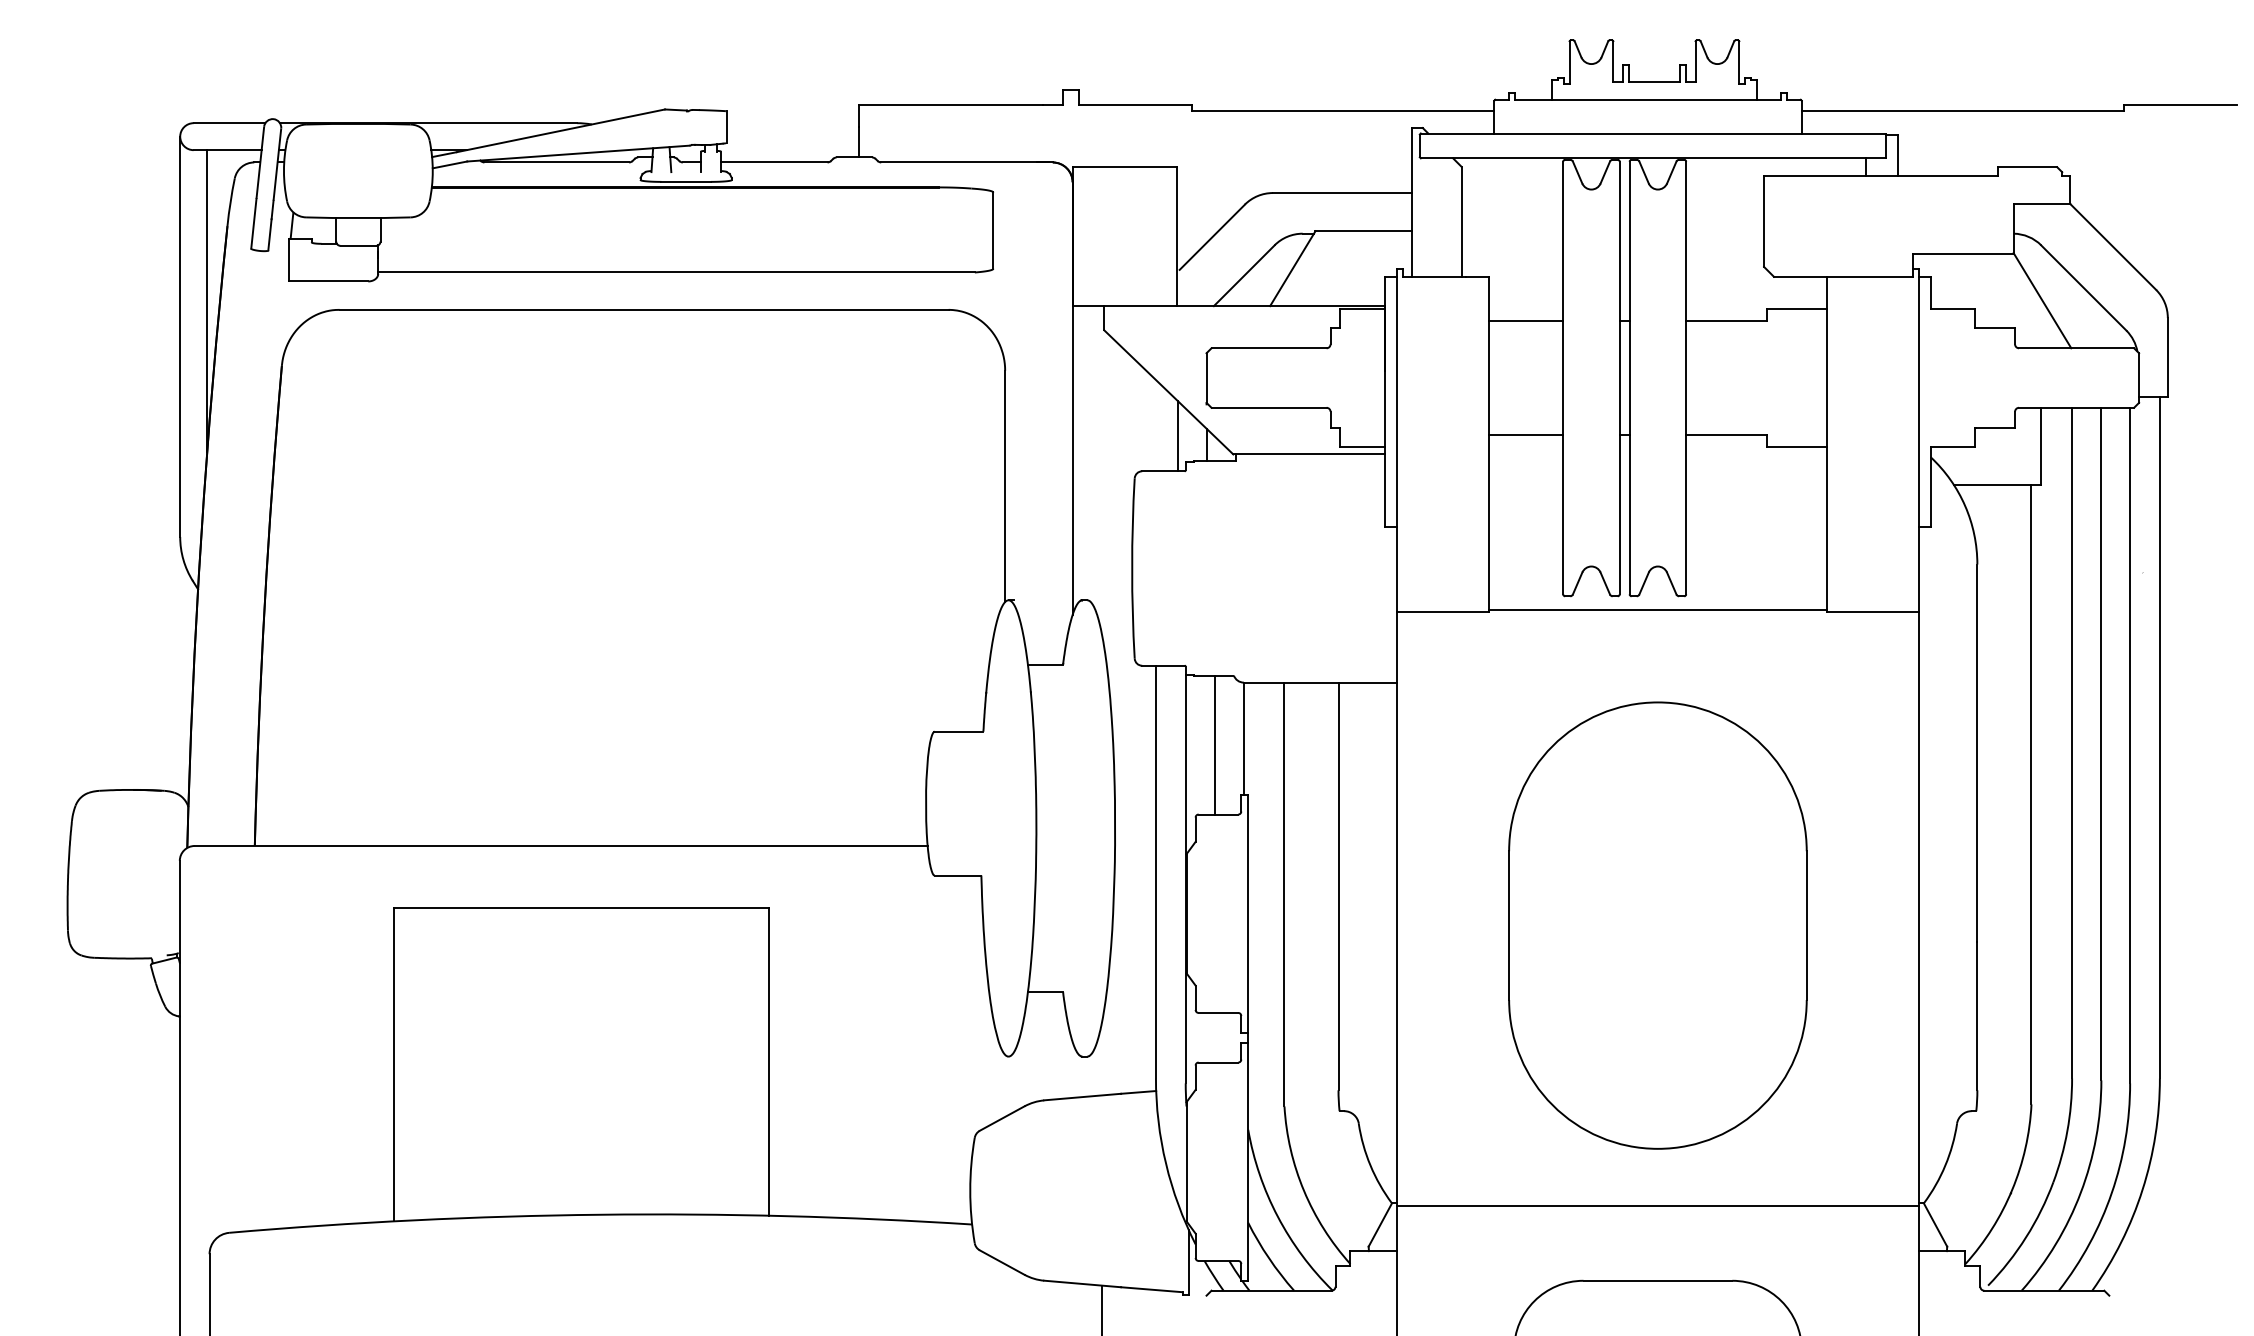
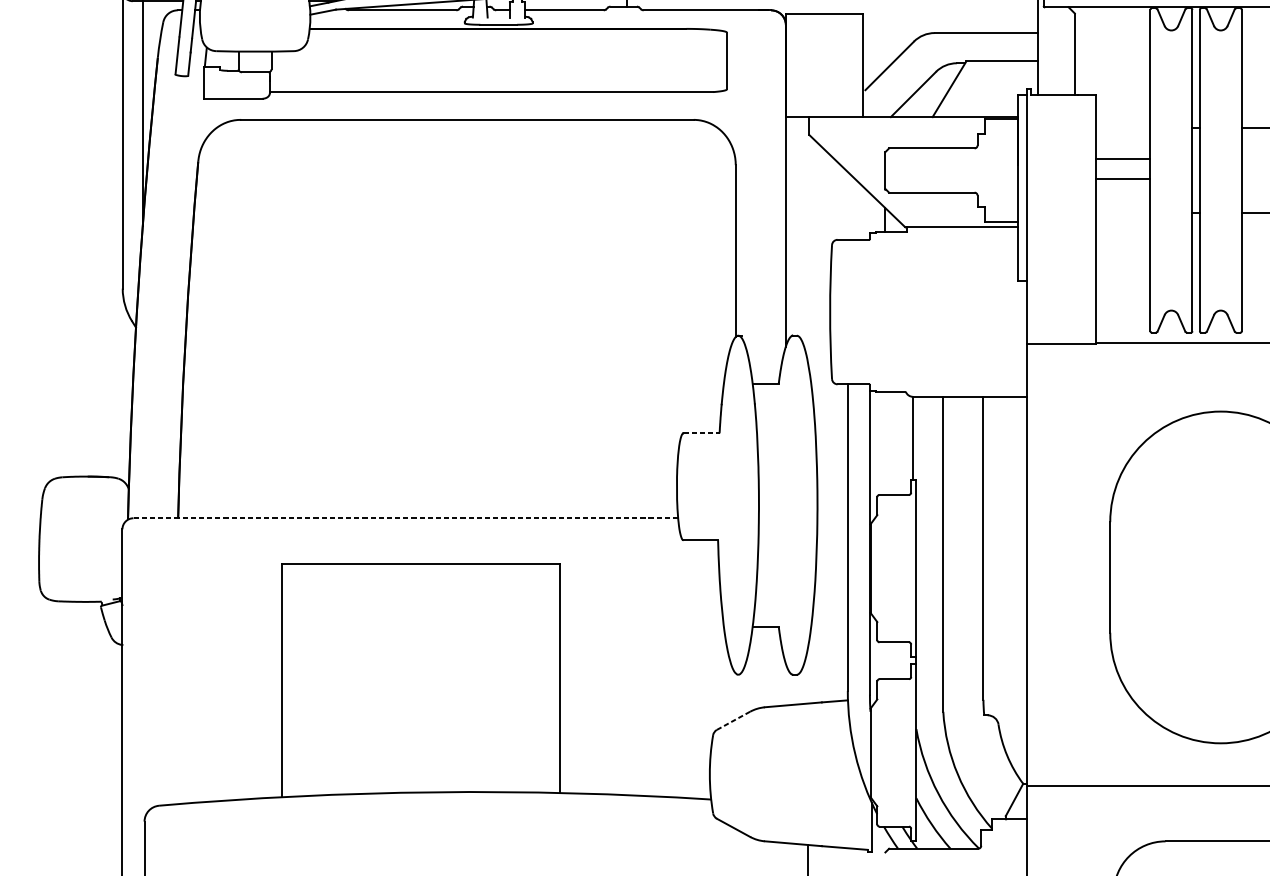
line: (1526, 321) -> (1123, 158), moved
line: (1526, 434) -> (1123, 178), moved
line: (1177, 436) -> (863, 213), removed
line: (959, 731) -> (701, 433), solid -> dashed
line: (1214, 744) -> (891, 442), removed
line: (561, 845) -> (406, 517), solid -> dashed
line: (1002, 1118) -> (733, 720), solid -> dashed

